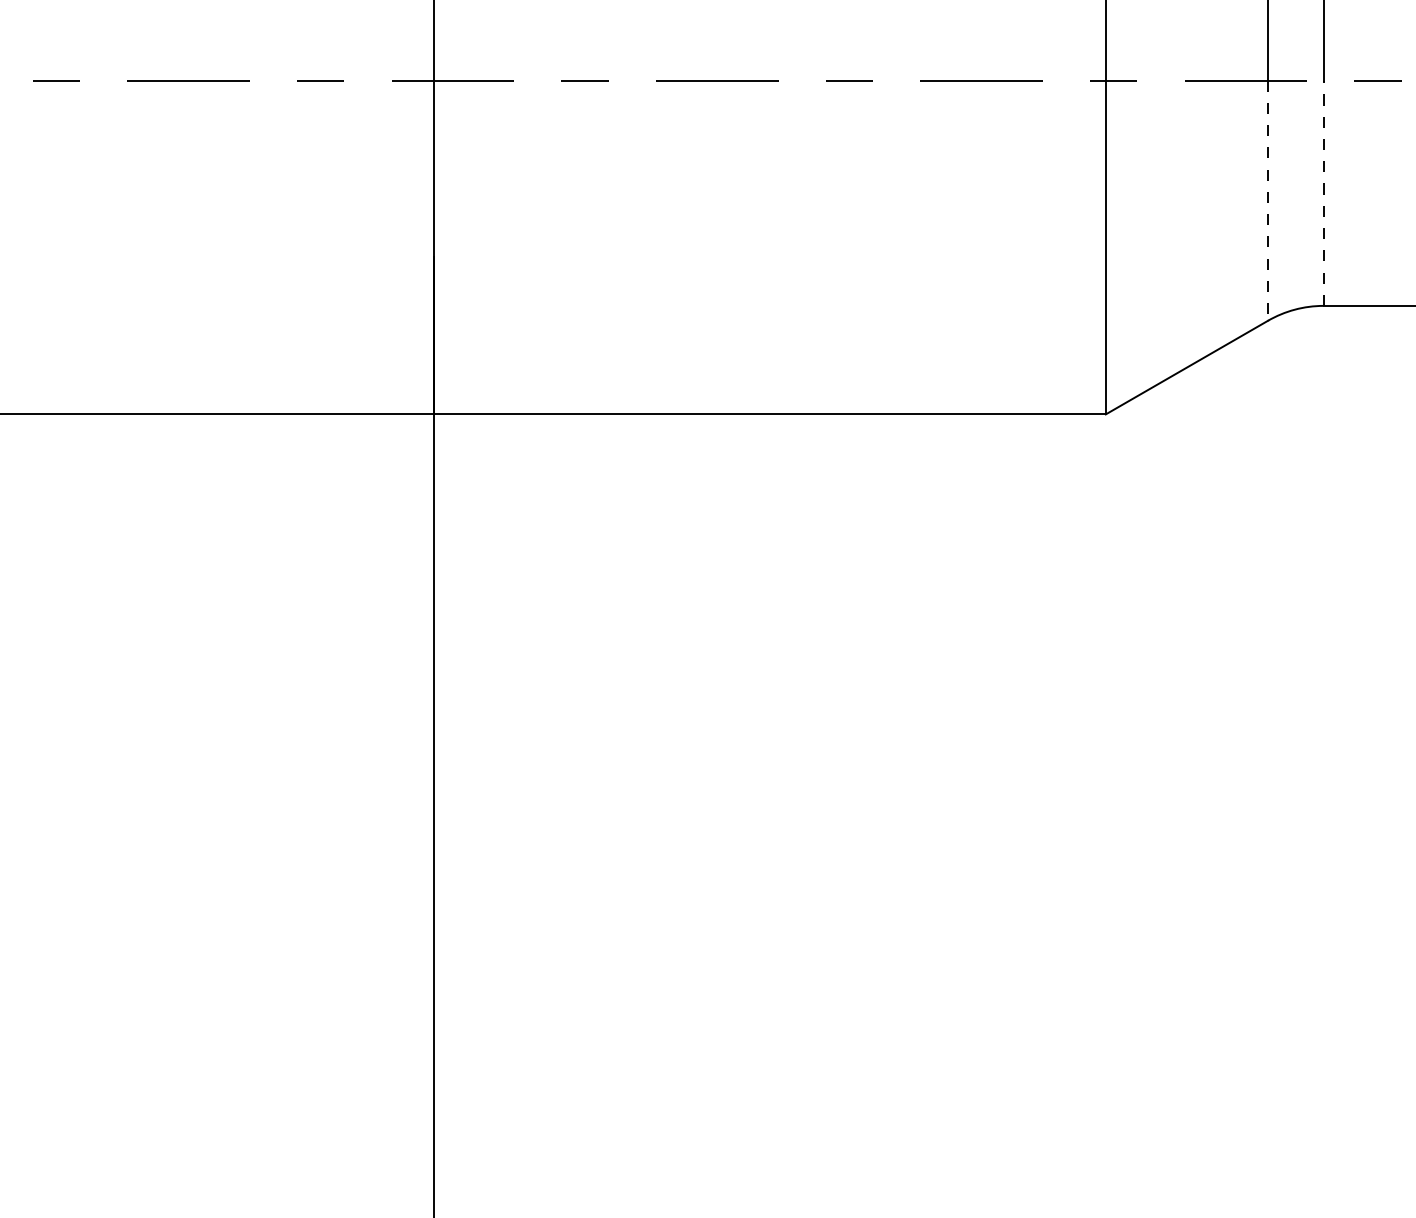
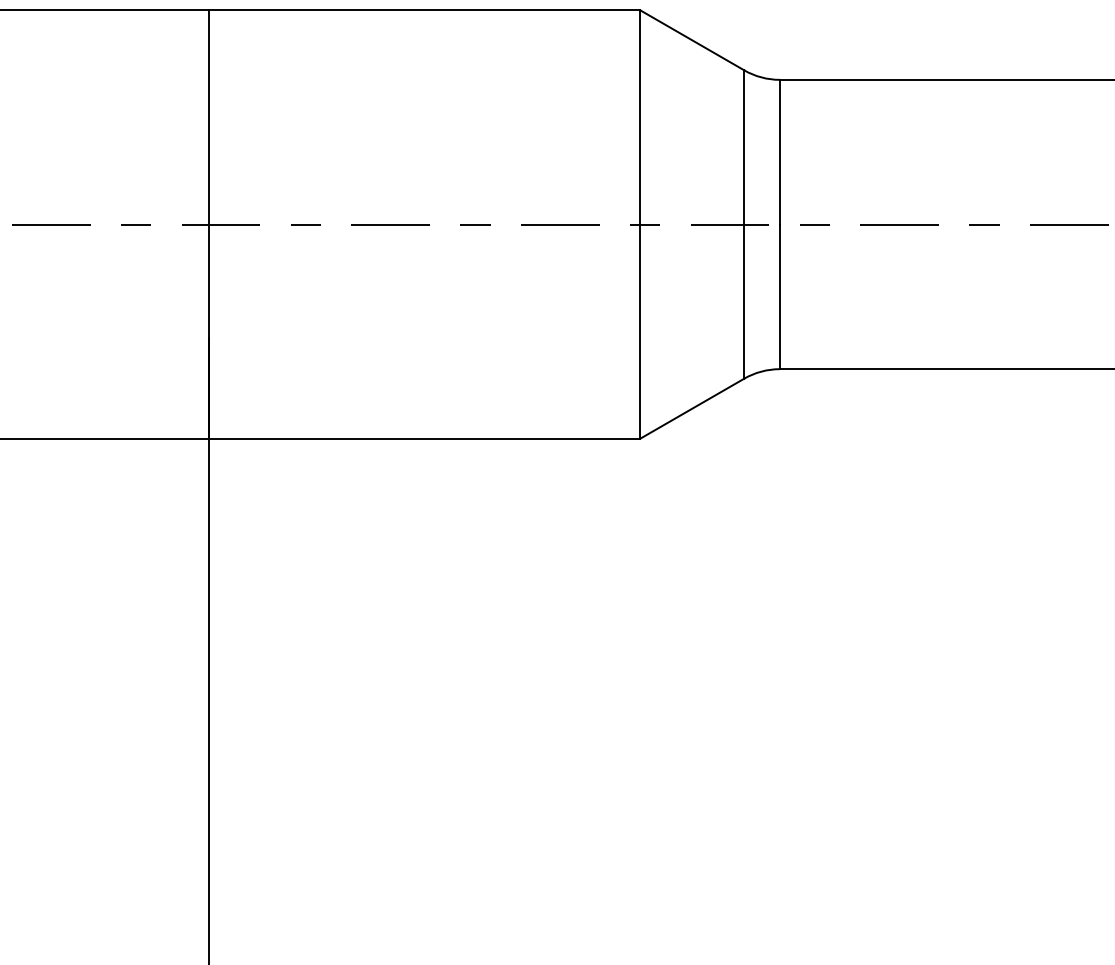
line: (1323, 192) -> (779, 296), dashed -> solid
line: (1268, 202) -> (744, 302), dashed -> solid

